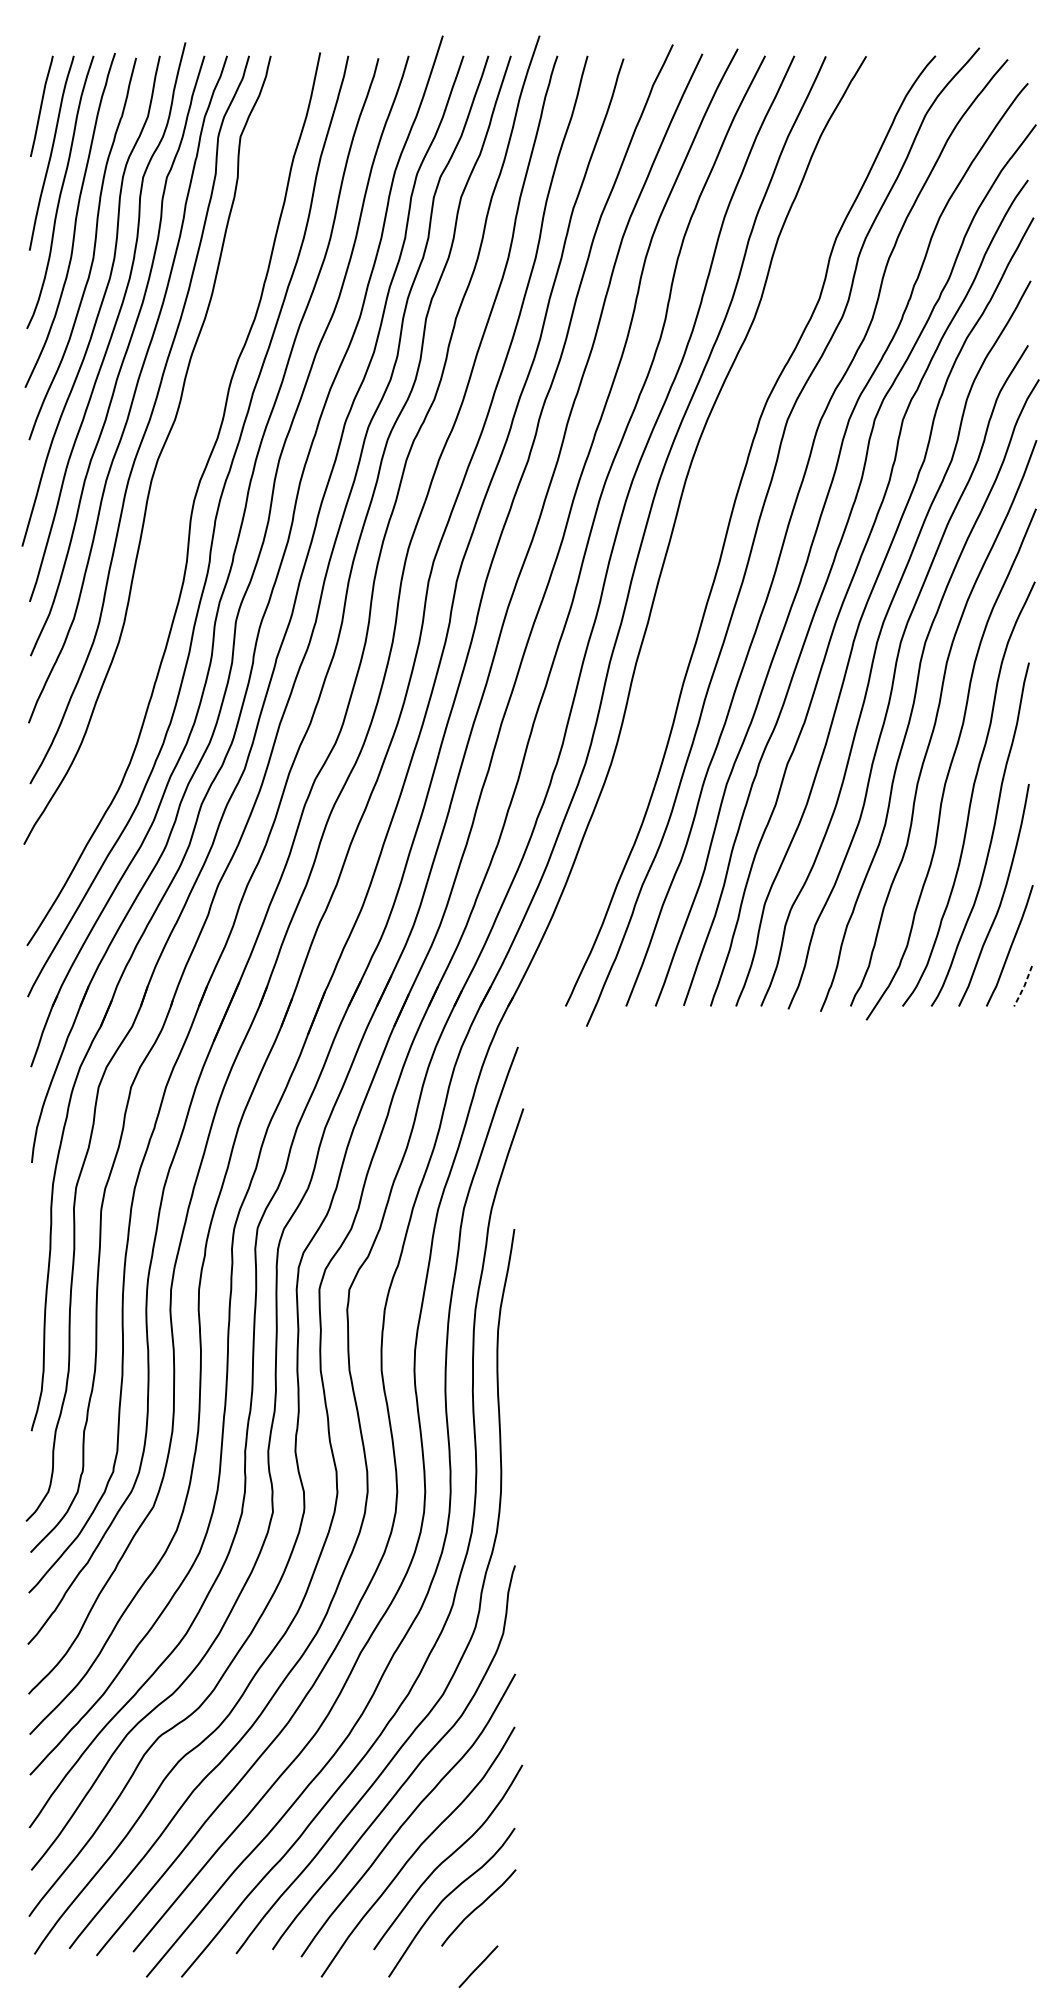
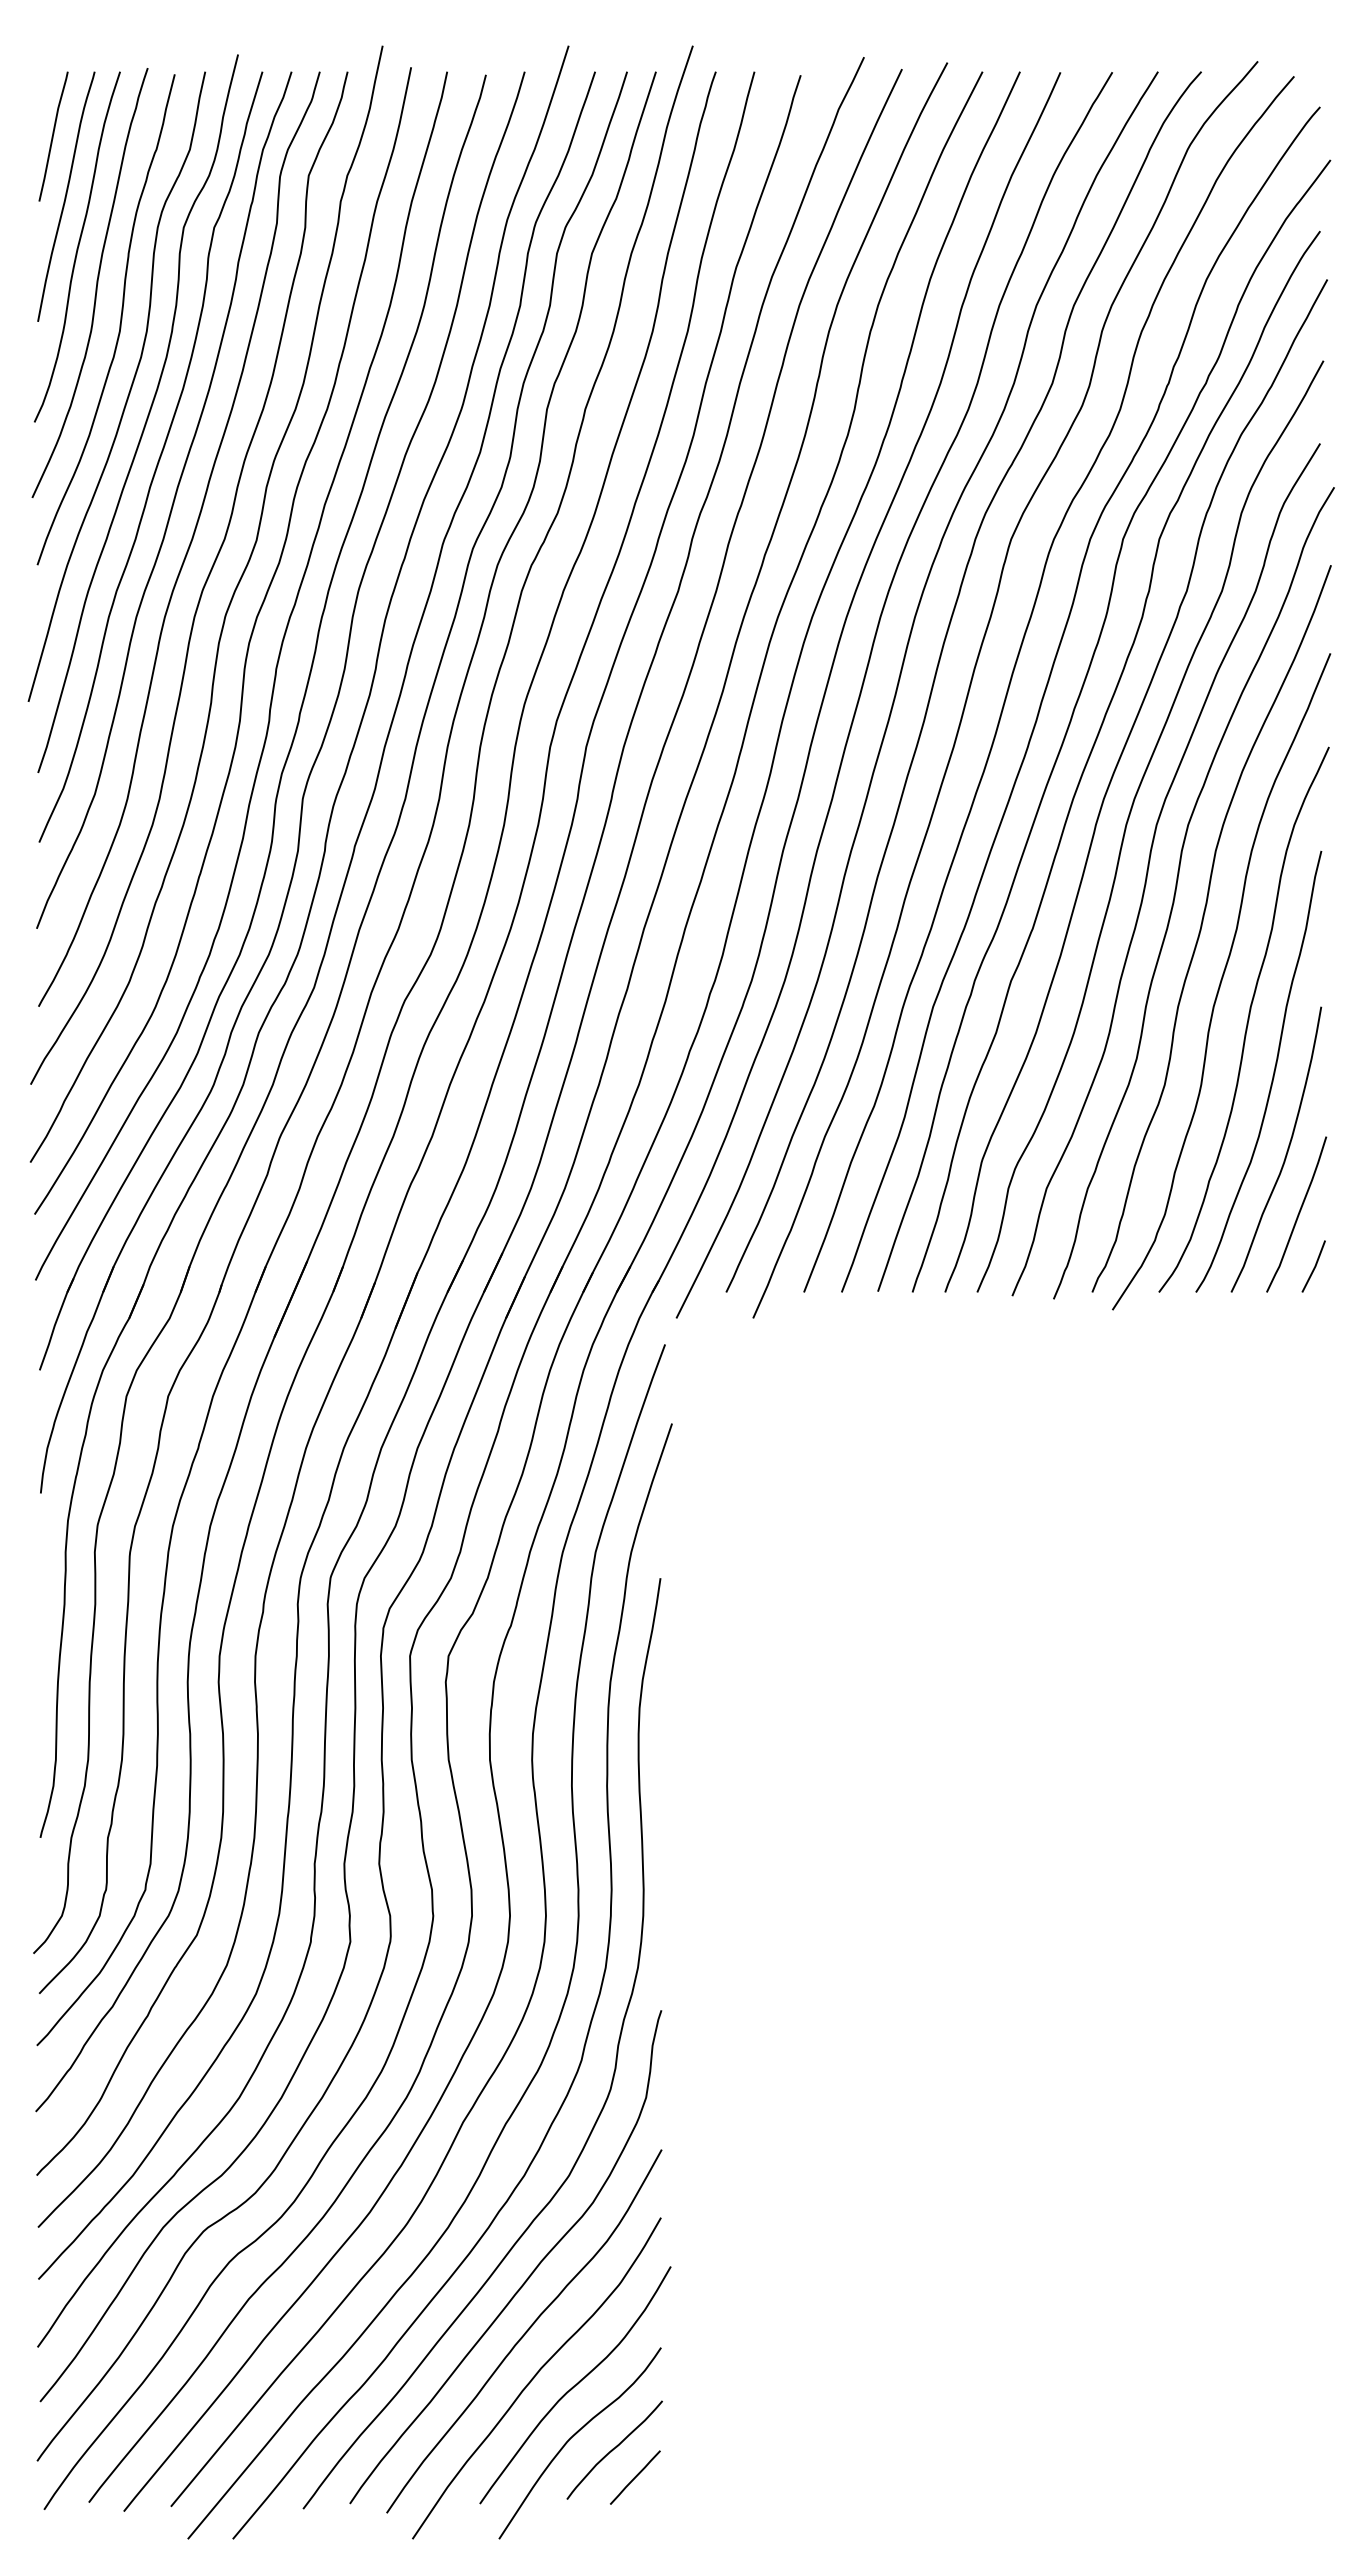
curve: (176, 474) -> (226, 609), added
curve: (698, 538) -> (897, 691), added
line: (1023, 987) -> (1314, 1267), dashed -> solid
line: (478, 1966) -> (635, 2477), moved

